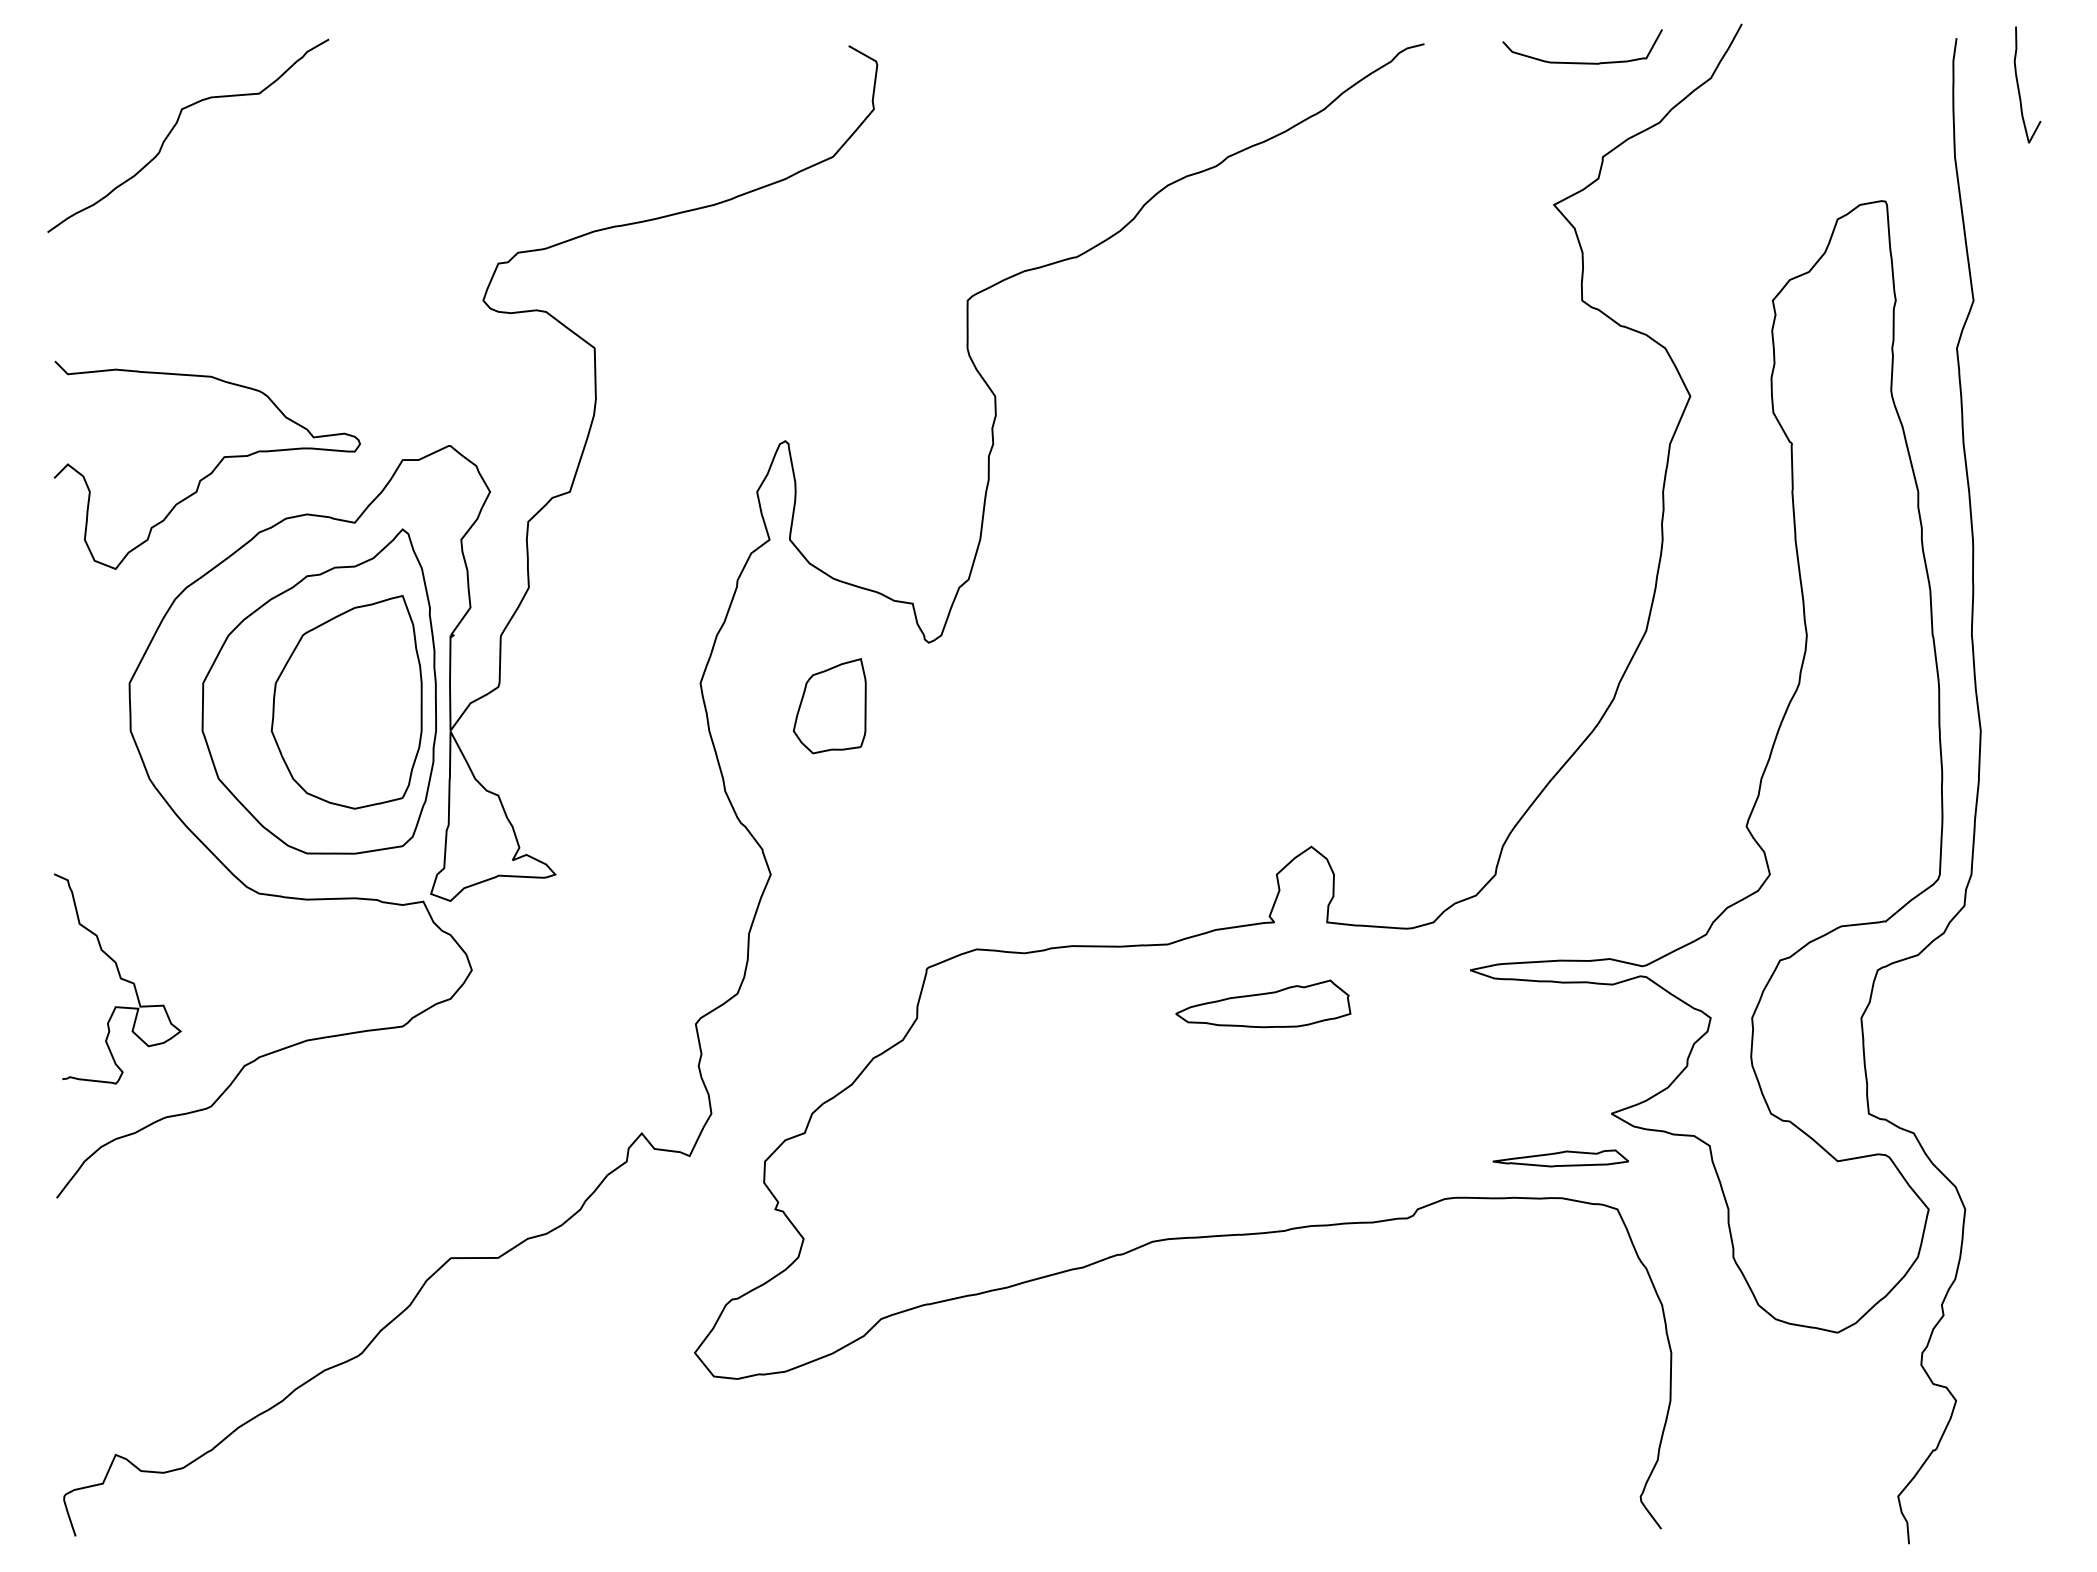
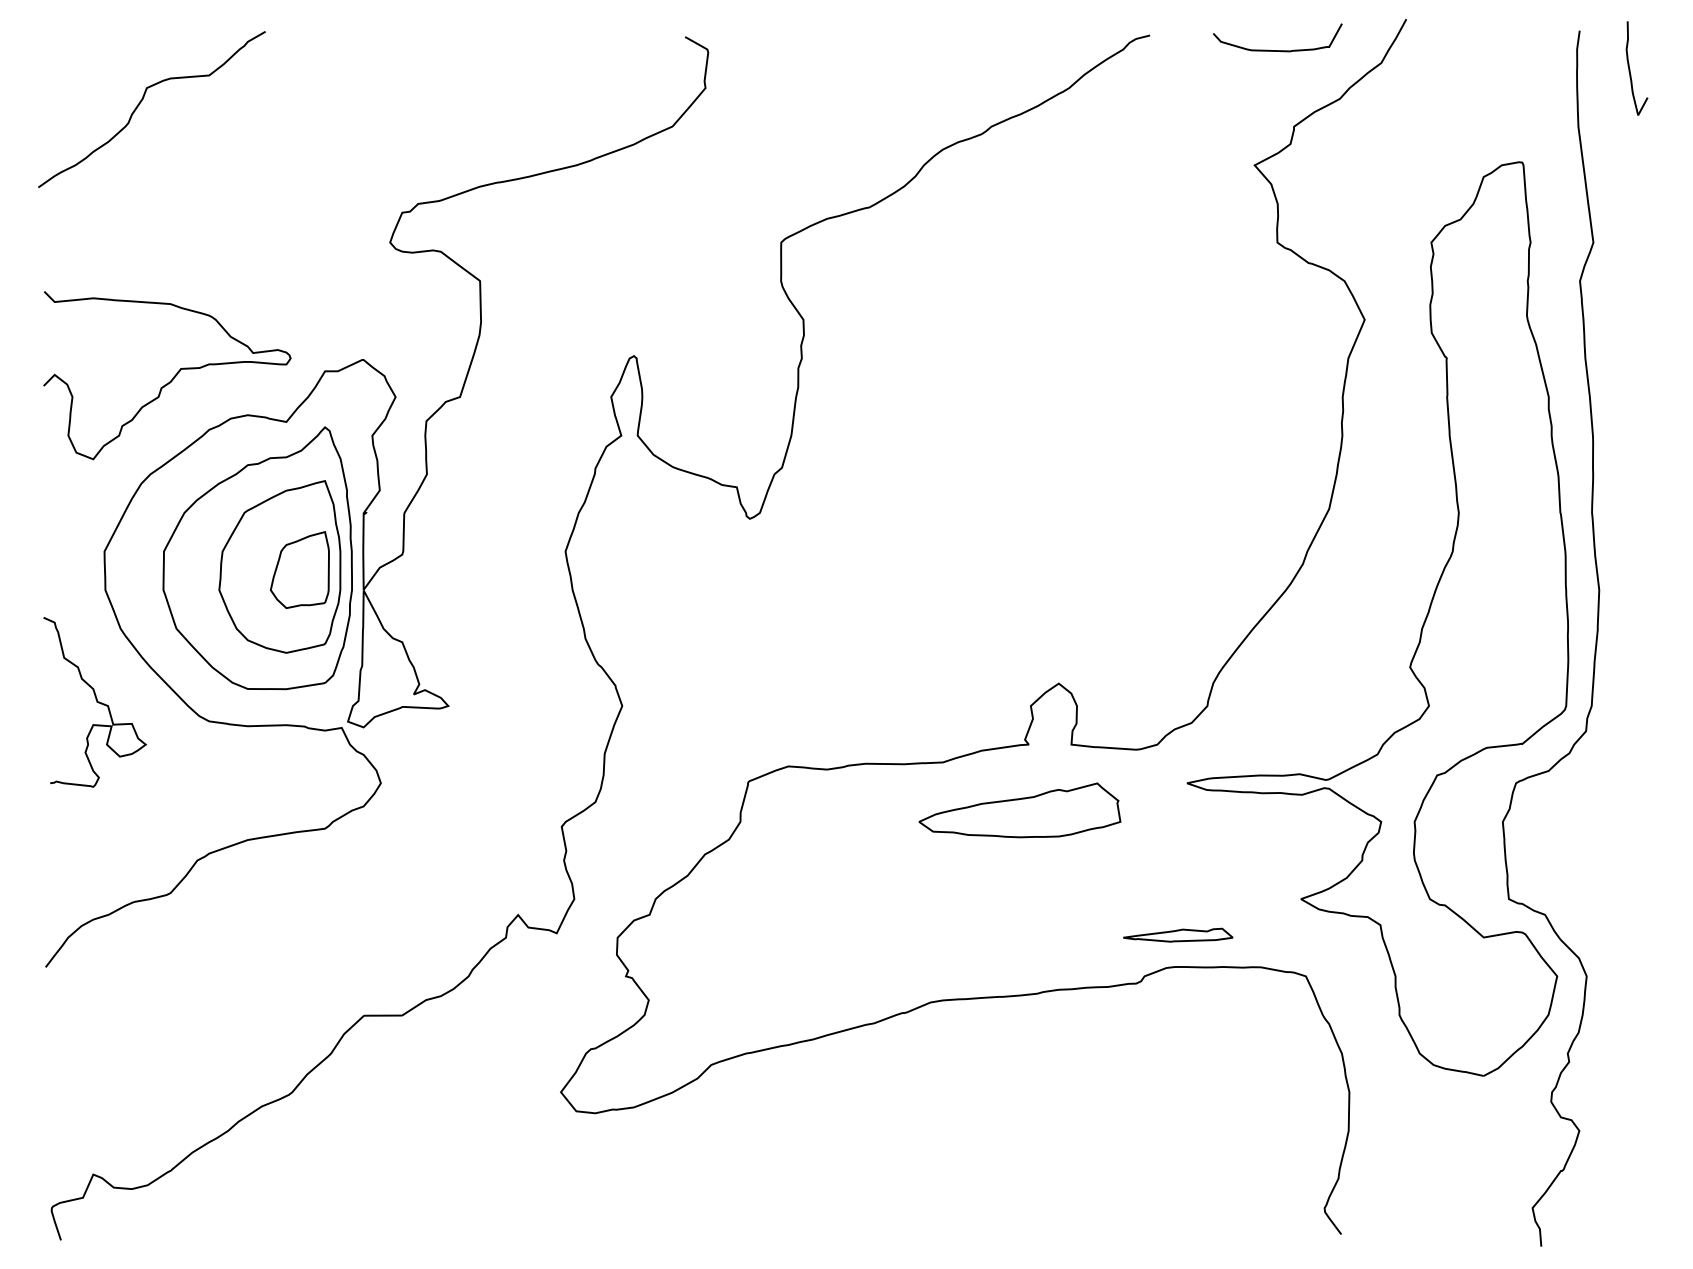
part: (829, 706) -> (299, 570), moved
curve: (119, 979) -> (96, 702), moved
part: (1262, 1003) -> (1019, 810), size x1.43
part: (1561, 1157) -> (1178, 934), moved

